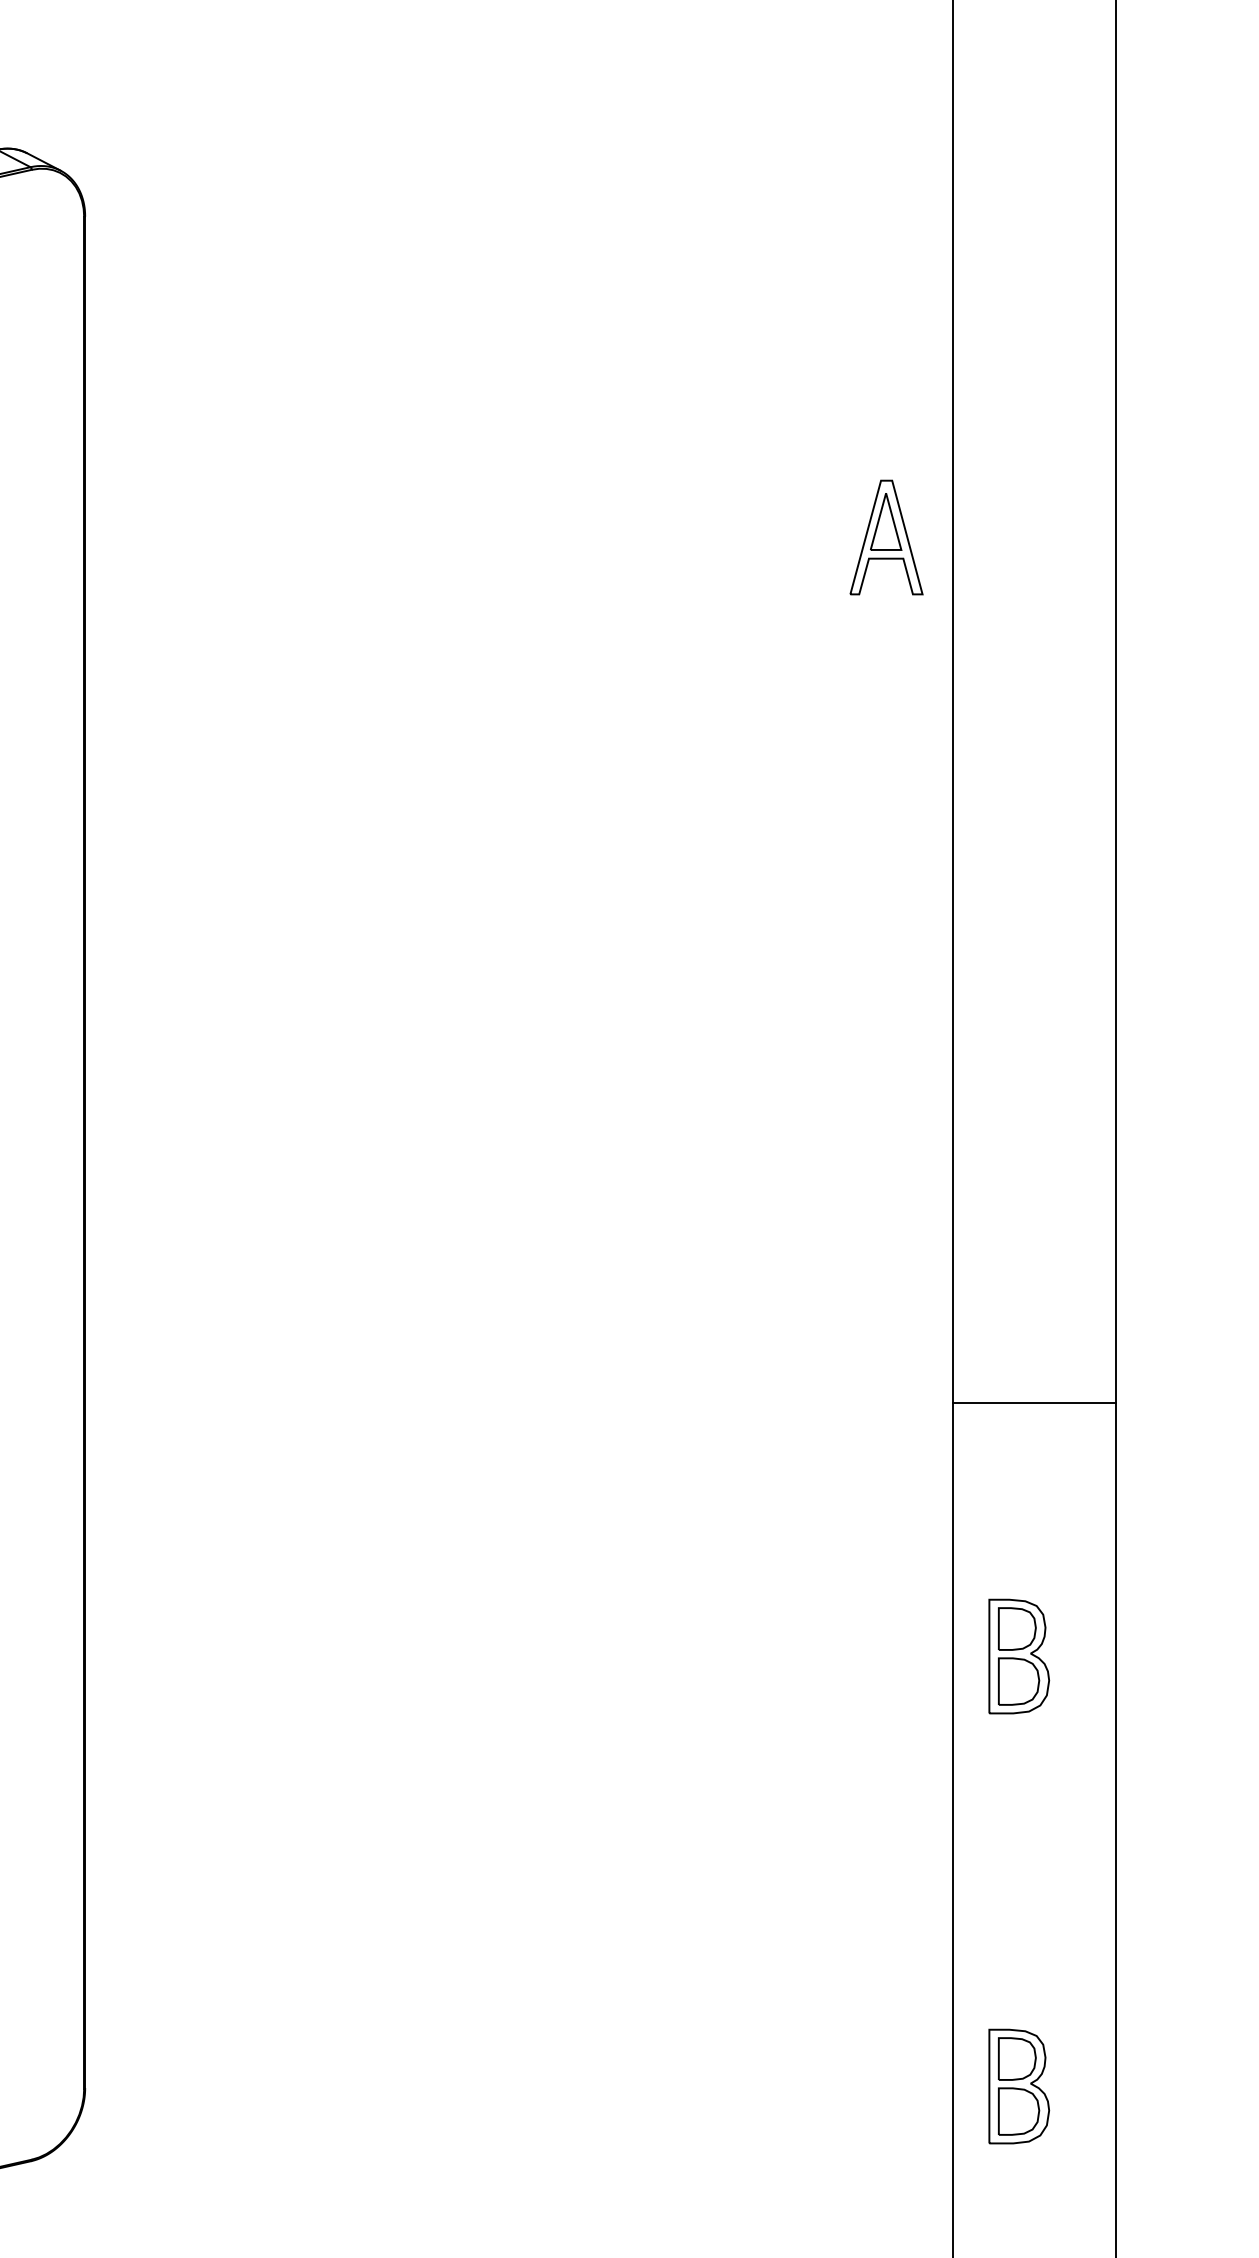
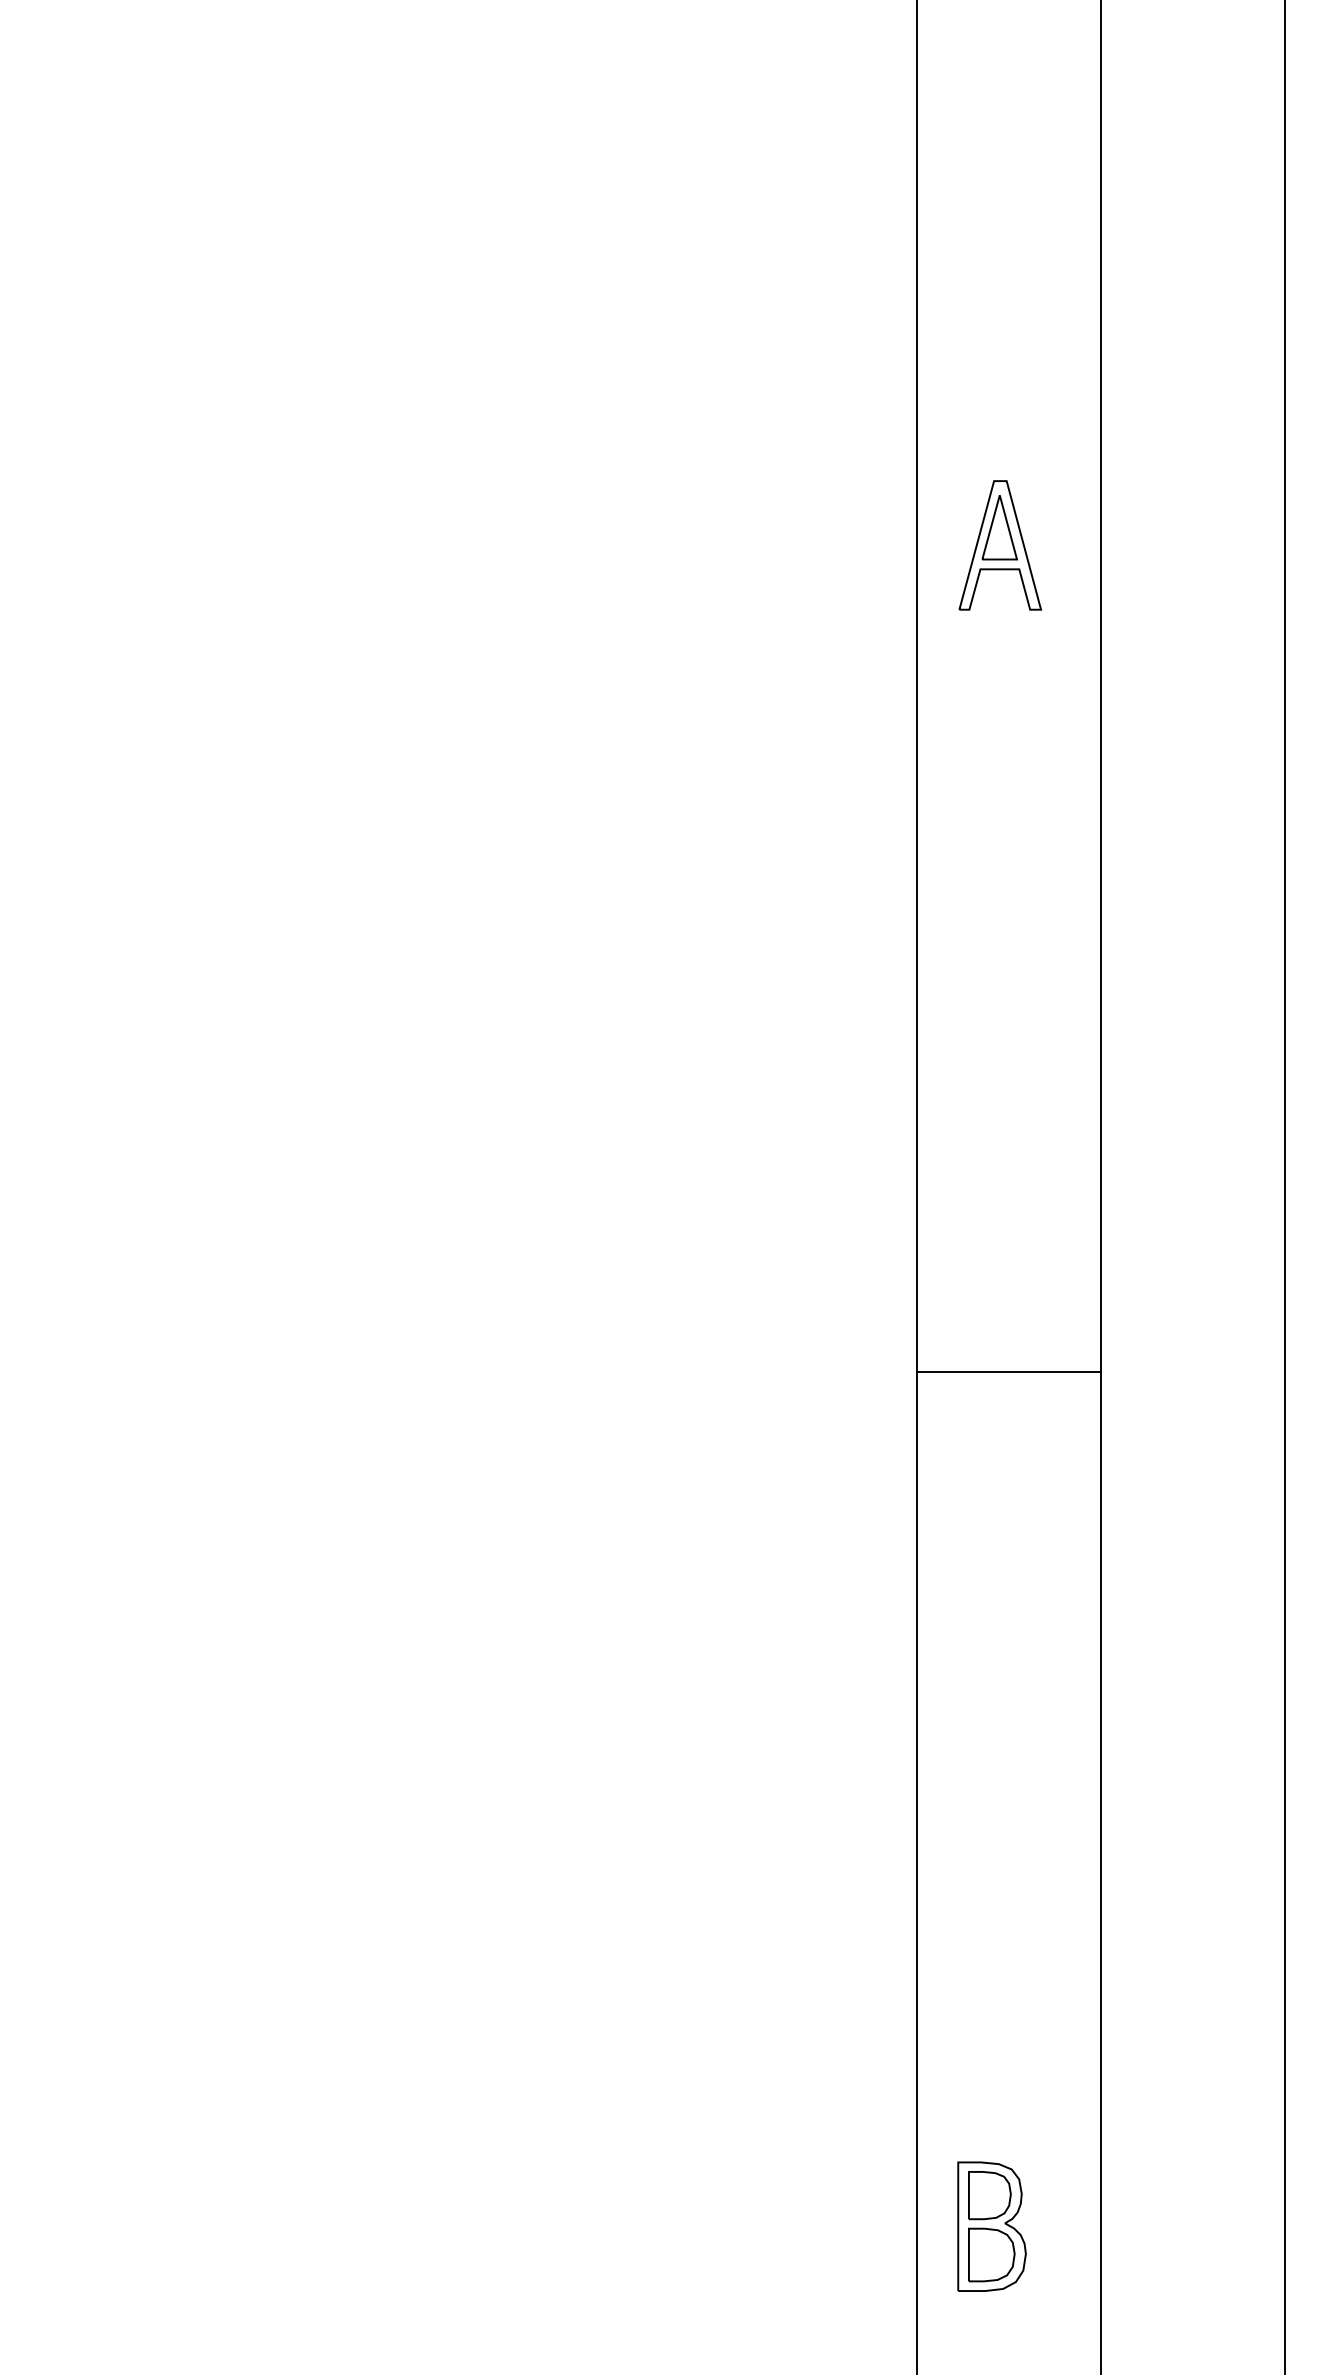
part: (886, 537) -> (1000, 545), moved
line: (1034, 1403) -> (1009, 1372), moved
part: (1019, 1656) -> (992, 1740), removed

